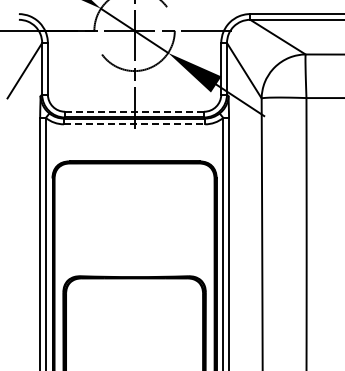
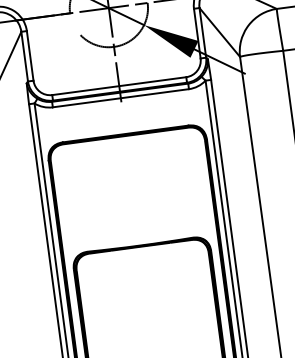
line: (134, 111) -> (119, 85), dashed -> solid
line: (134, 124) -> (120, 98), dashed -> solid

